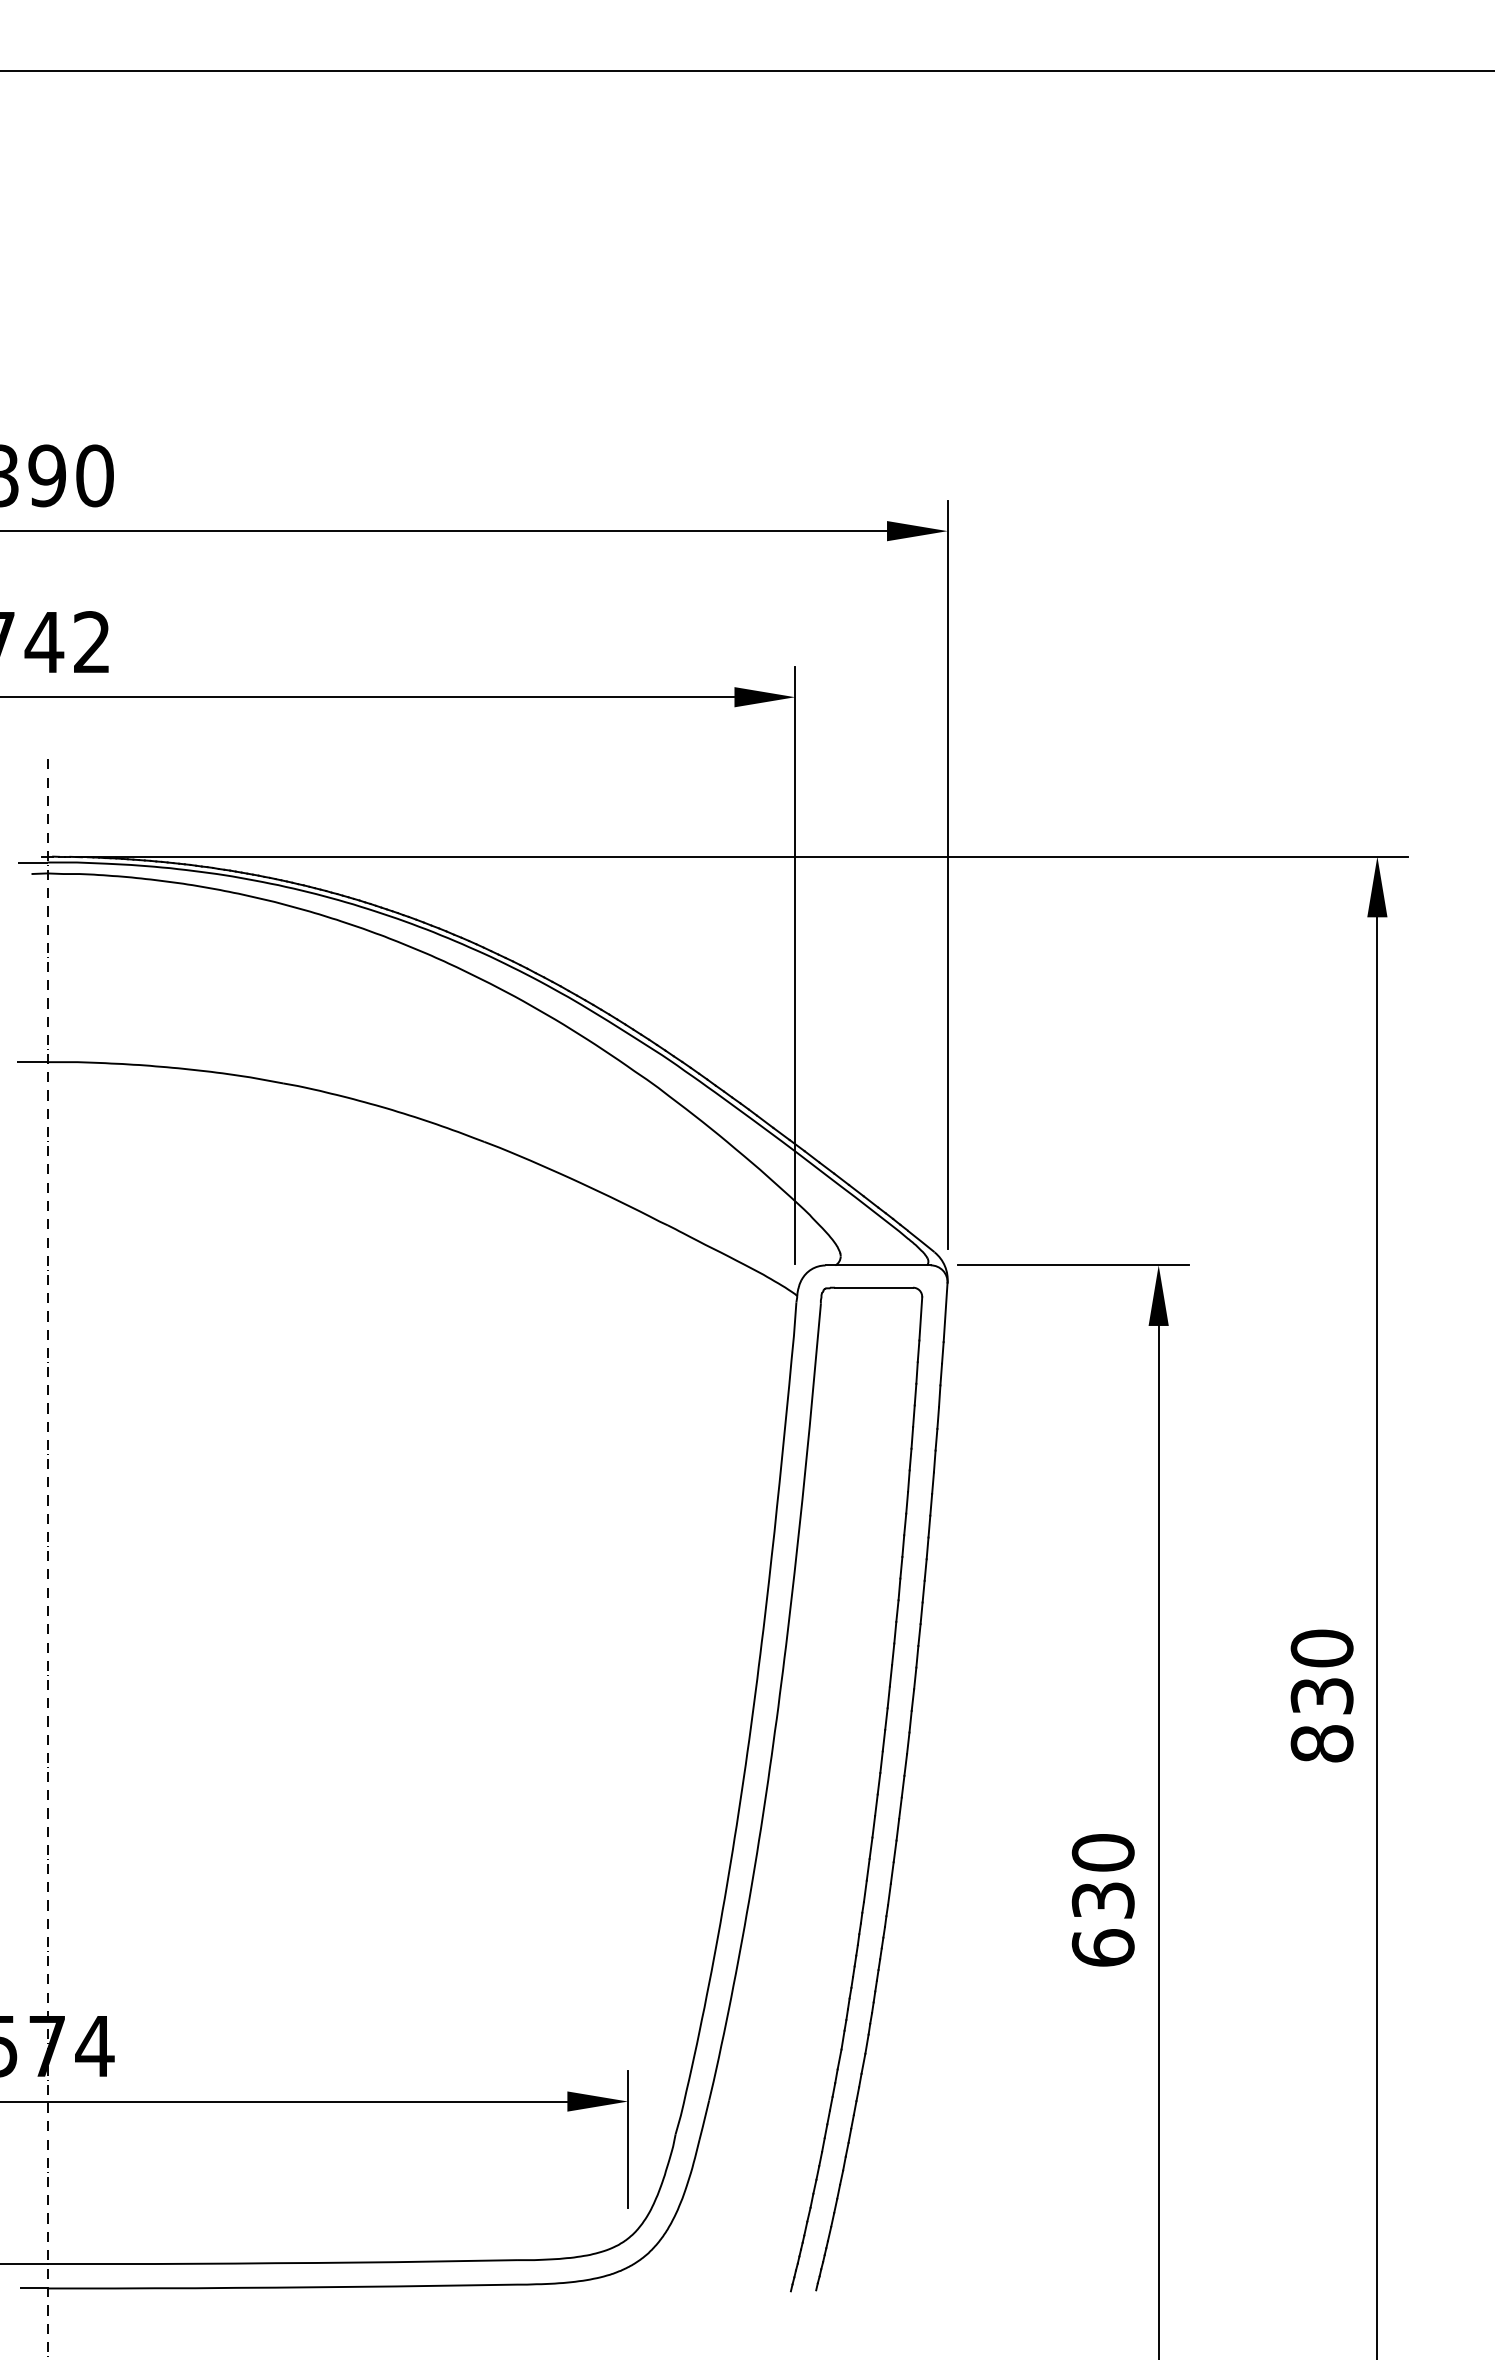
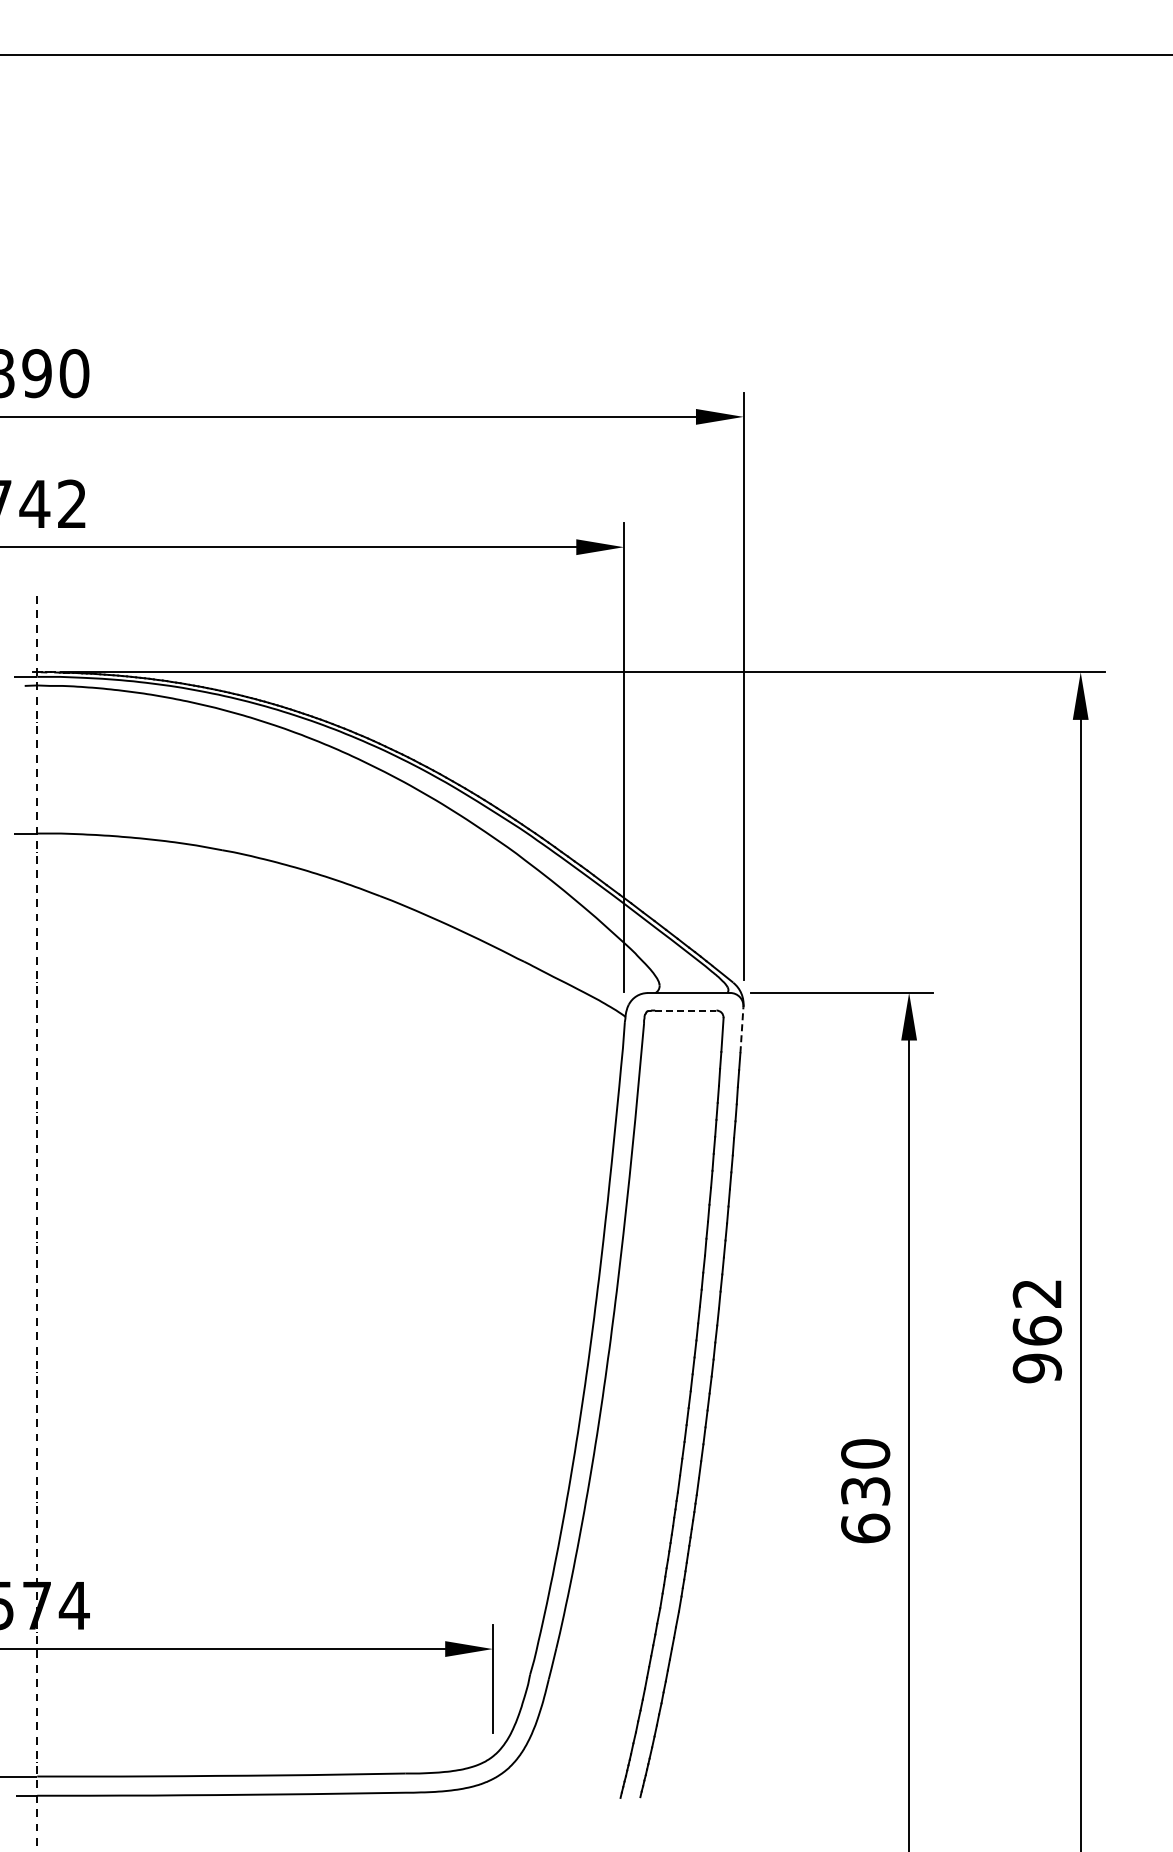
line: (873, 1287) -> (685, 1010), solid -> dashed
line: (945, 1311) -> (741, 1029), solid -> dashed
text: (1322, 1695) -> (1037, 1330), 830 -> 962

